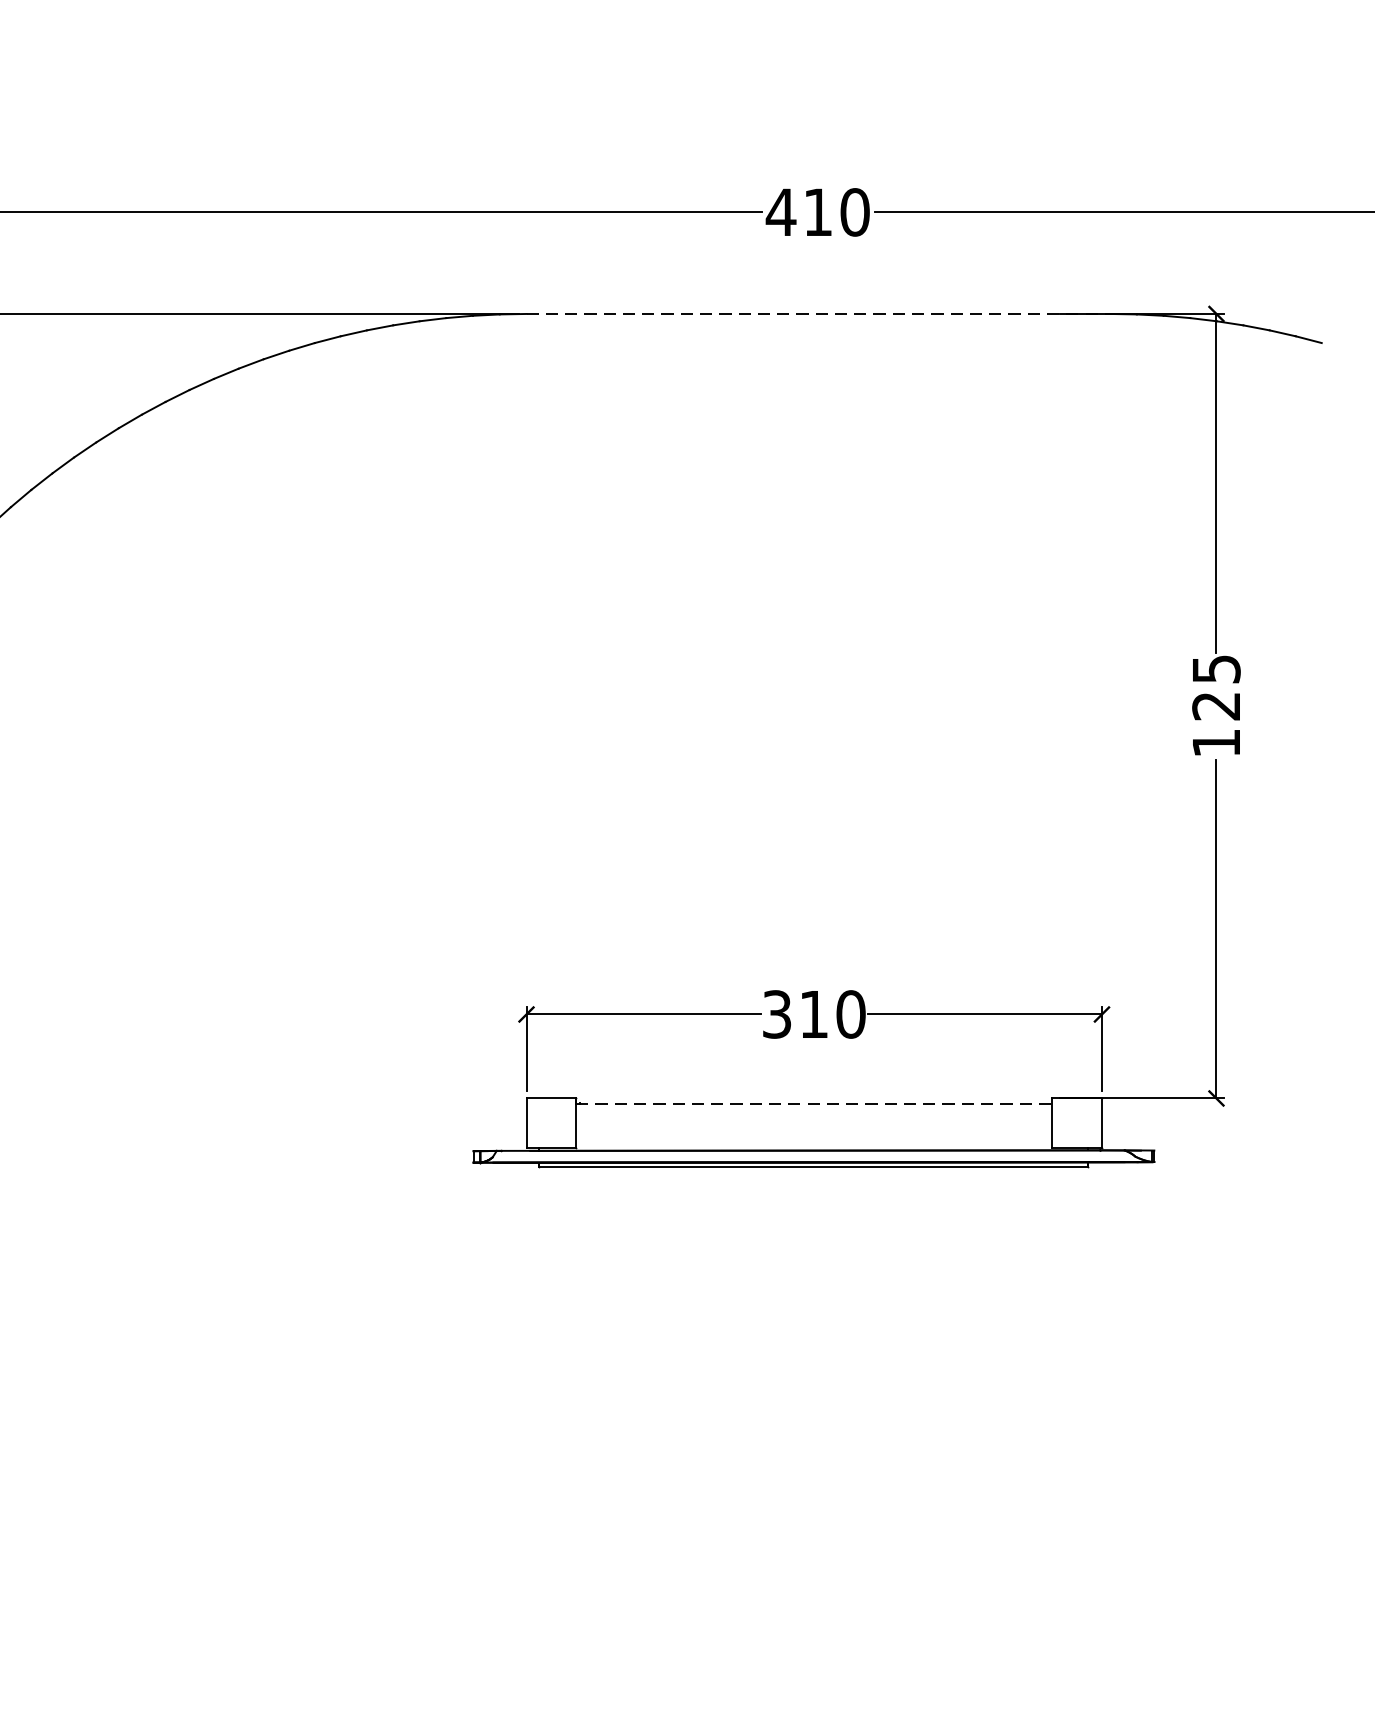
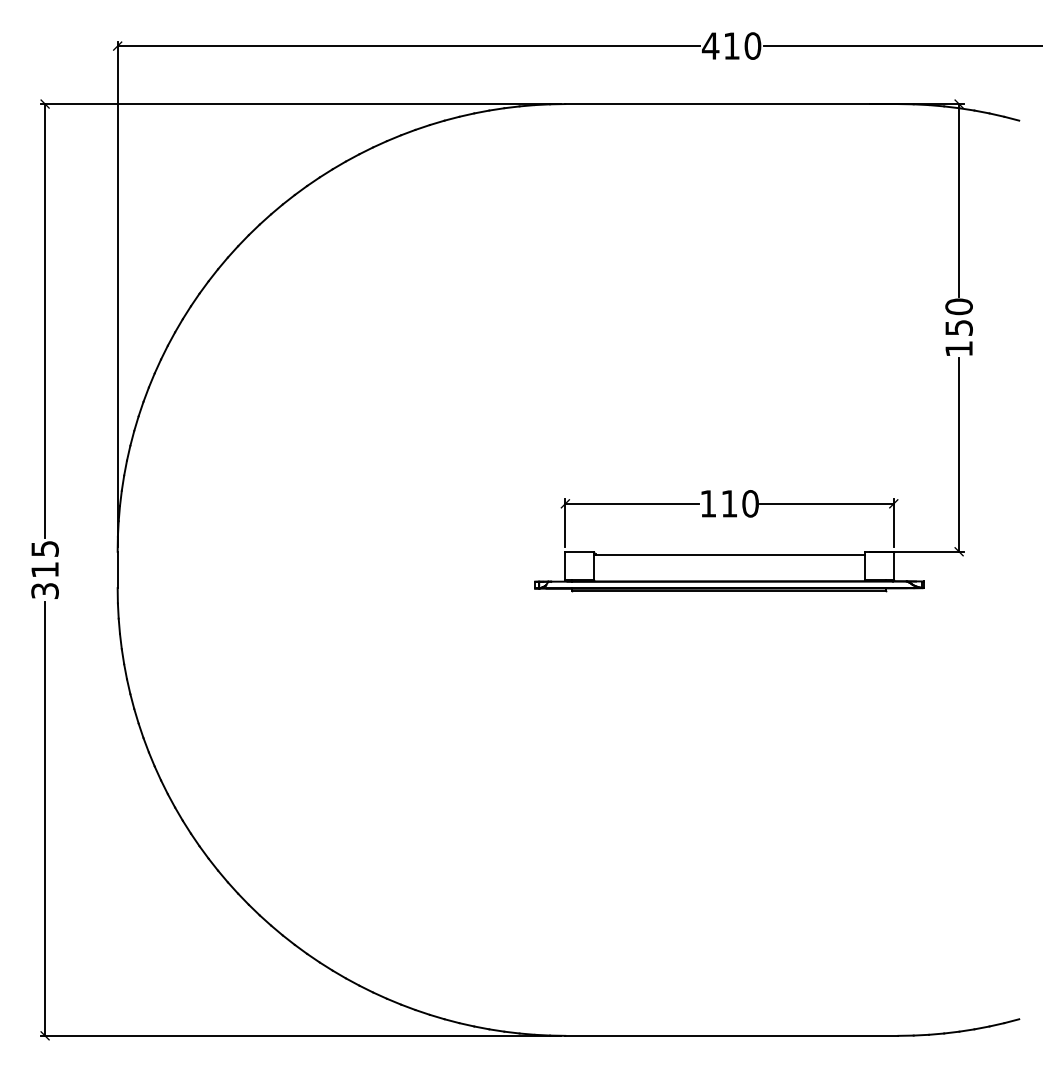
line: (817, 314) -> (731, 104), dashed -> solid
text: (1215, 686) -> (958, 316), 125 -> 150
text: (777, 1013) -> (708, 503), 310 -> 110
line: (814, 1105) -> (729, 555), dashed -> solid

